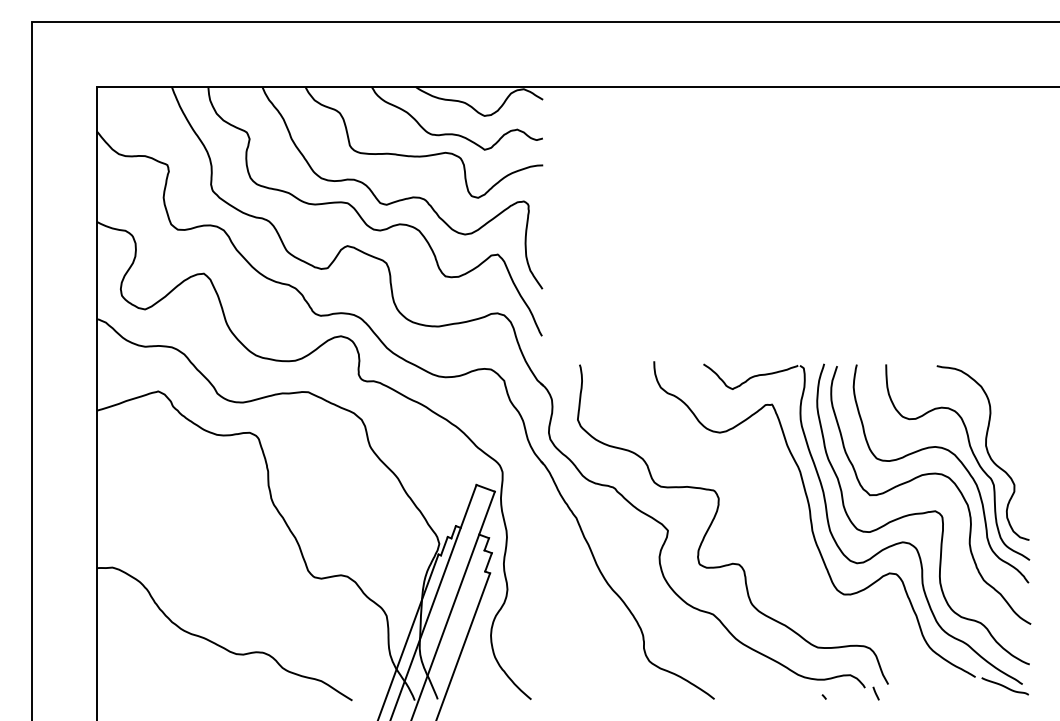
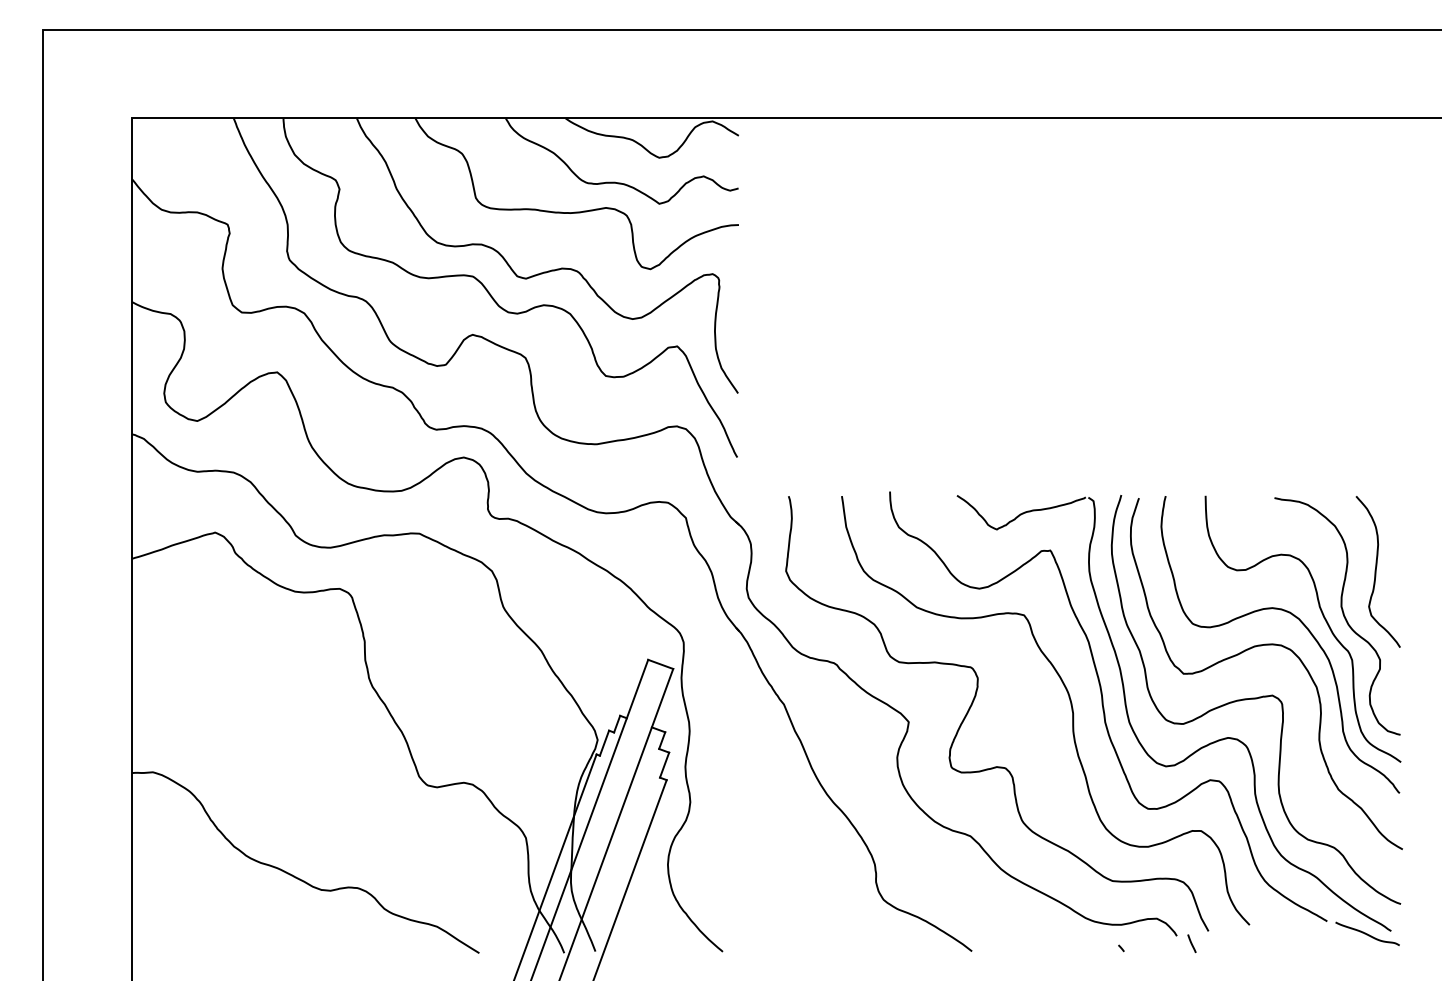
curve: (1012, 419) -> (1377, 570), added
curve: (786, 518) -> (1069, 705), added

